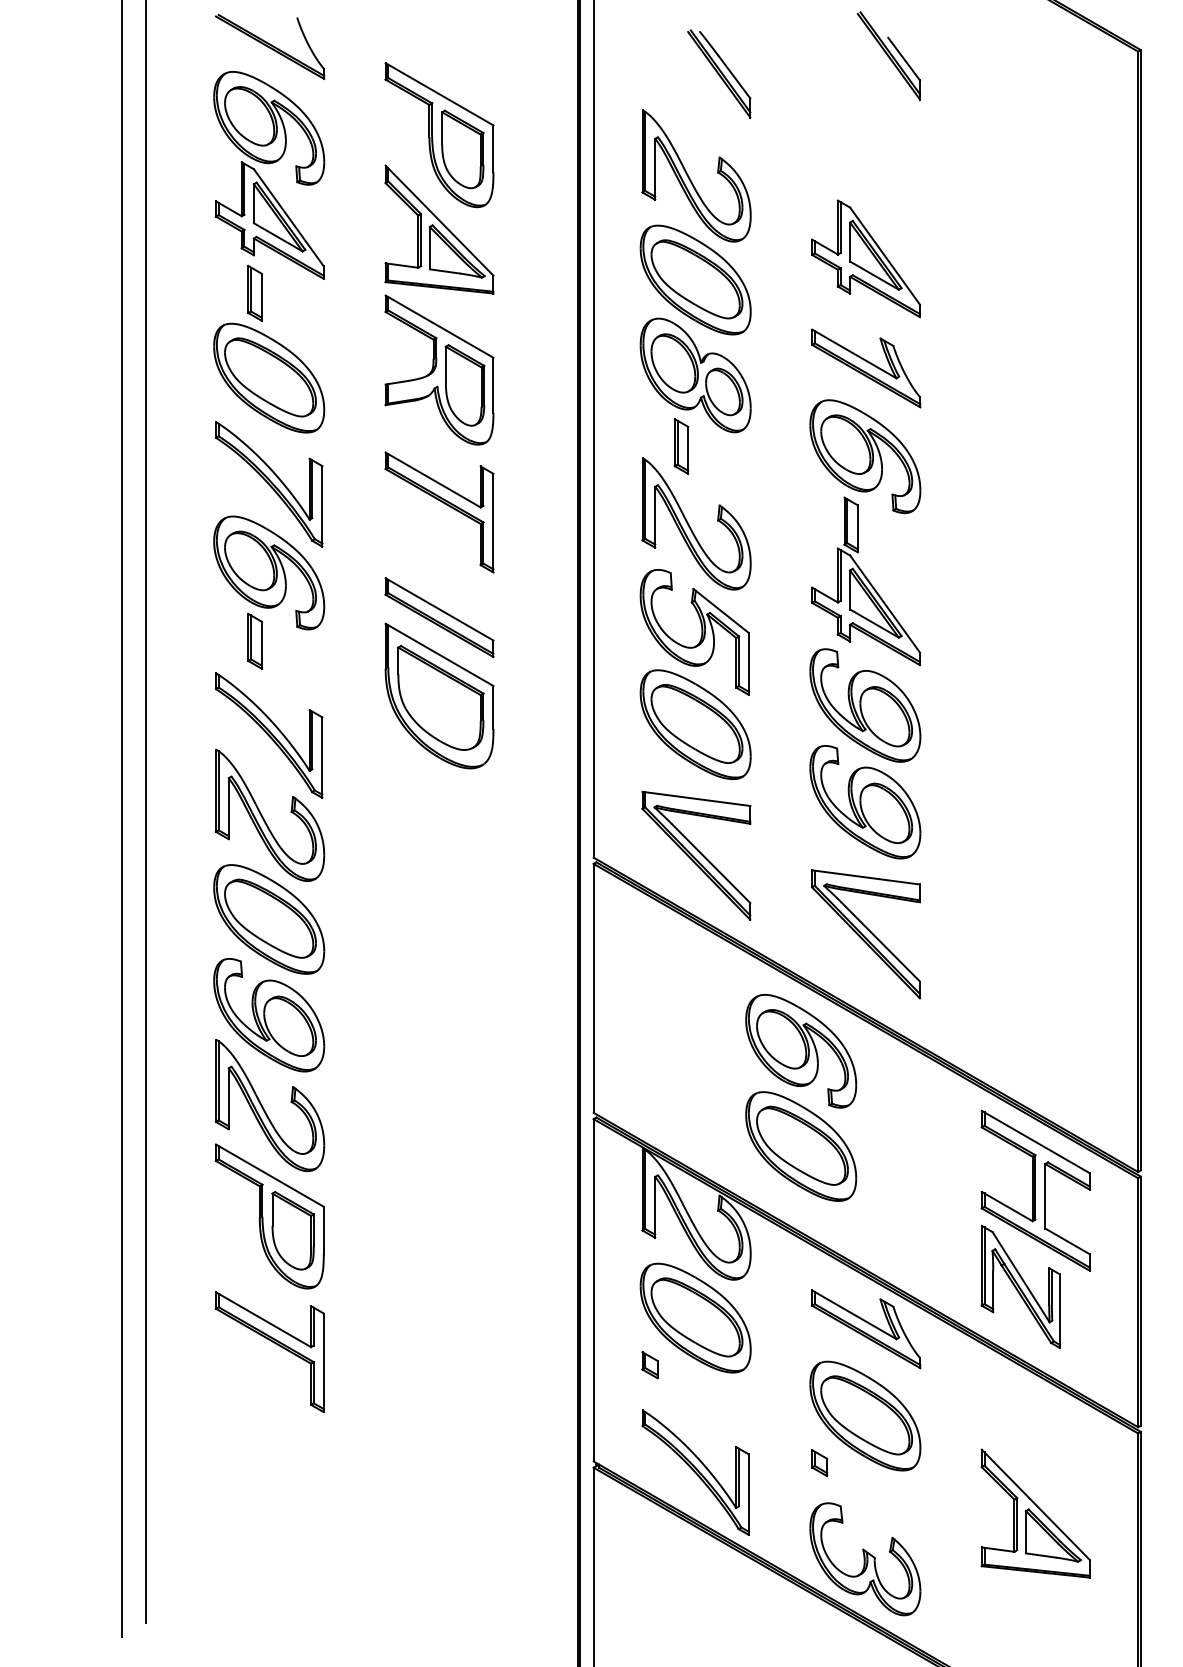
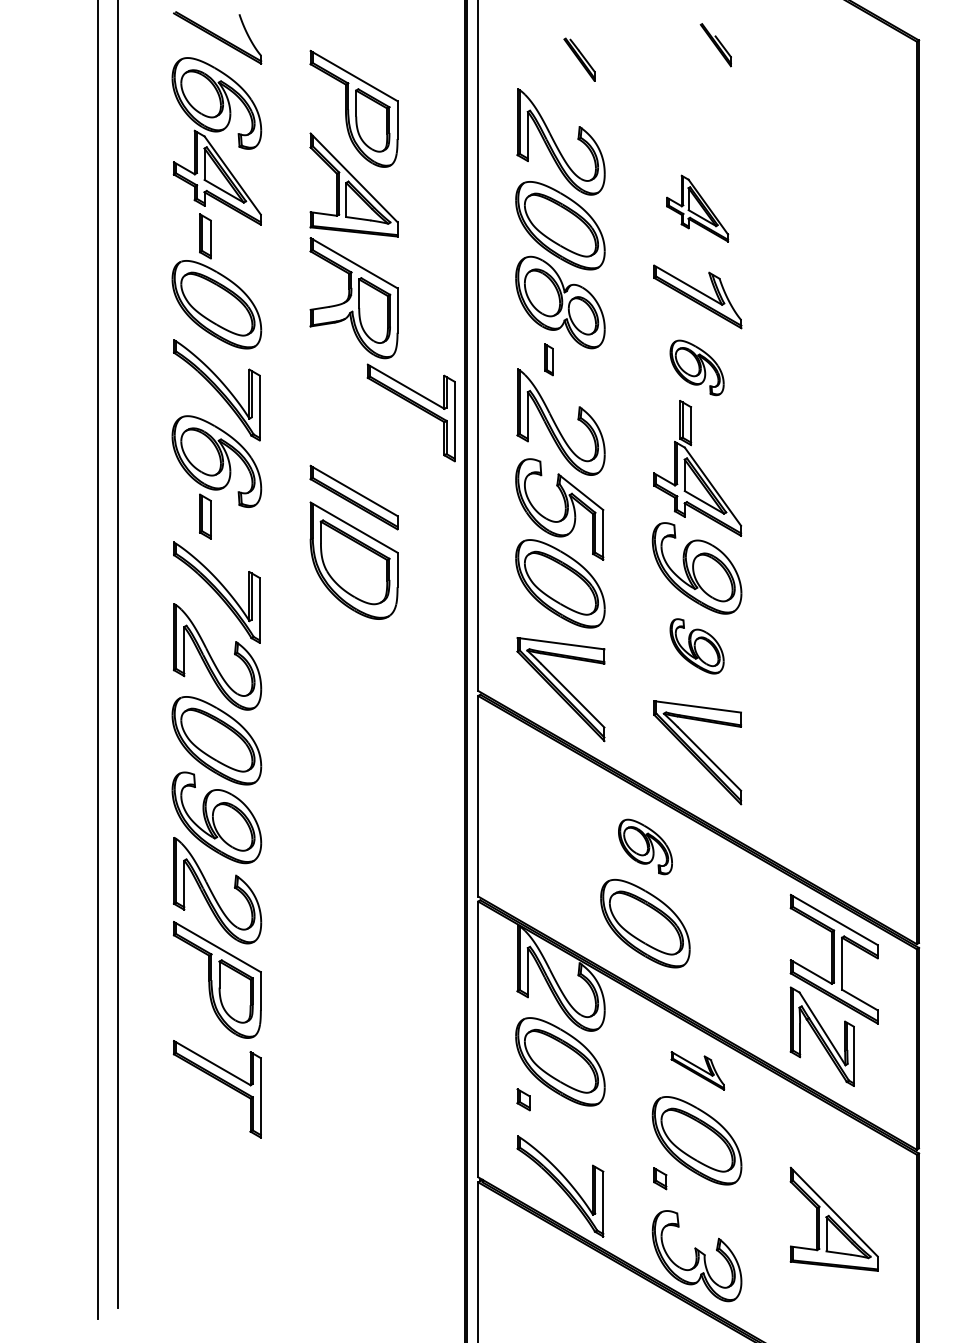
part: (888, 55) -> (715, 44), size x0.6
part: (719, 73) -> (579, 59), size x0.6
part: (865, 258) -> (697, 208), size x0.7
part: (681, 446) -> (548, 359), size x0.7
part: (865, 456) -> (697, 367), size x0.6
part: (444, 504) -> (415, 406), moved
part: (865, 802) -> (697, 646), size x0.6
part: (801, 1051) -> (645, 847), size x0.6
part: (866, 1329) -> (698, 1071), size x0.6

